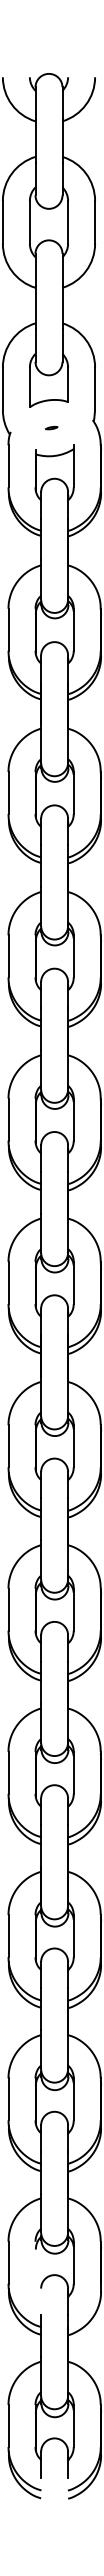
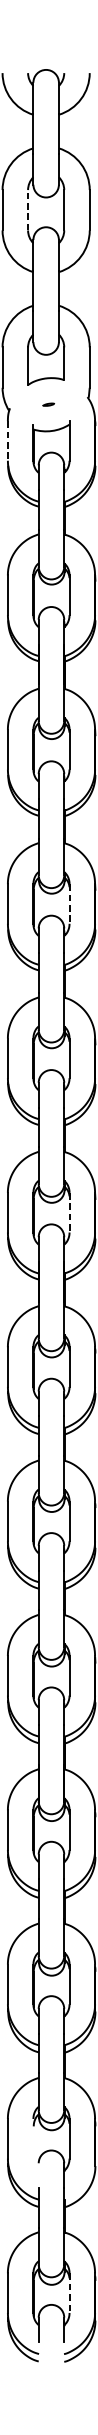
line: (29, 221) -> (27, 209), solid -> dashed
line: (8, 466) -> (7, 441), solid -> dashed
line: (73, 956) -> (69, 904), solid -> dashed
line: (73, 1282) -> (69, 1212), solid -> dashed
line: (73, 2426) -> (69, 2293), solid -> dashed

